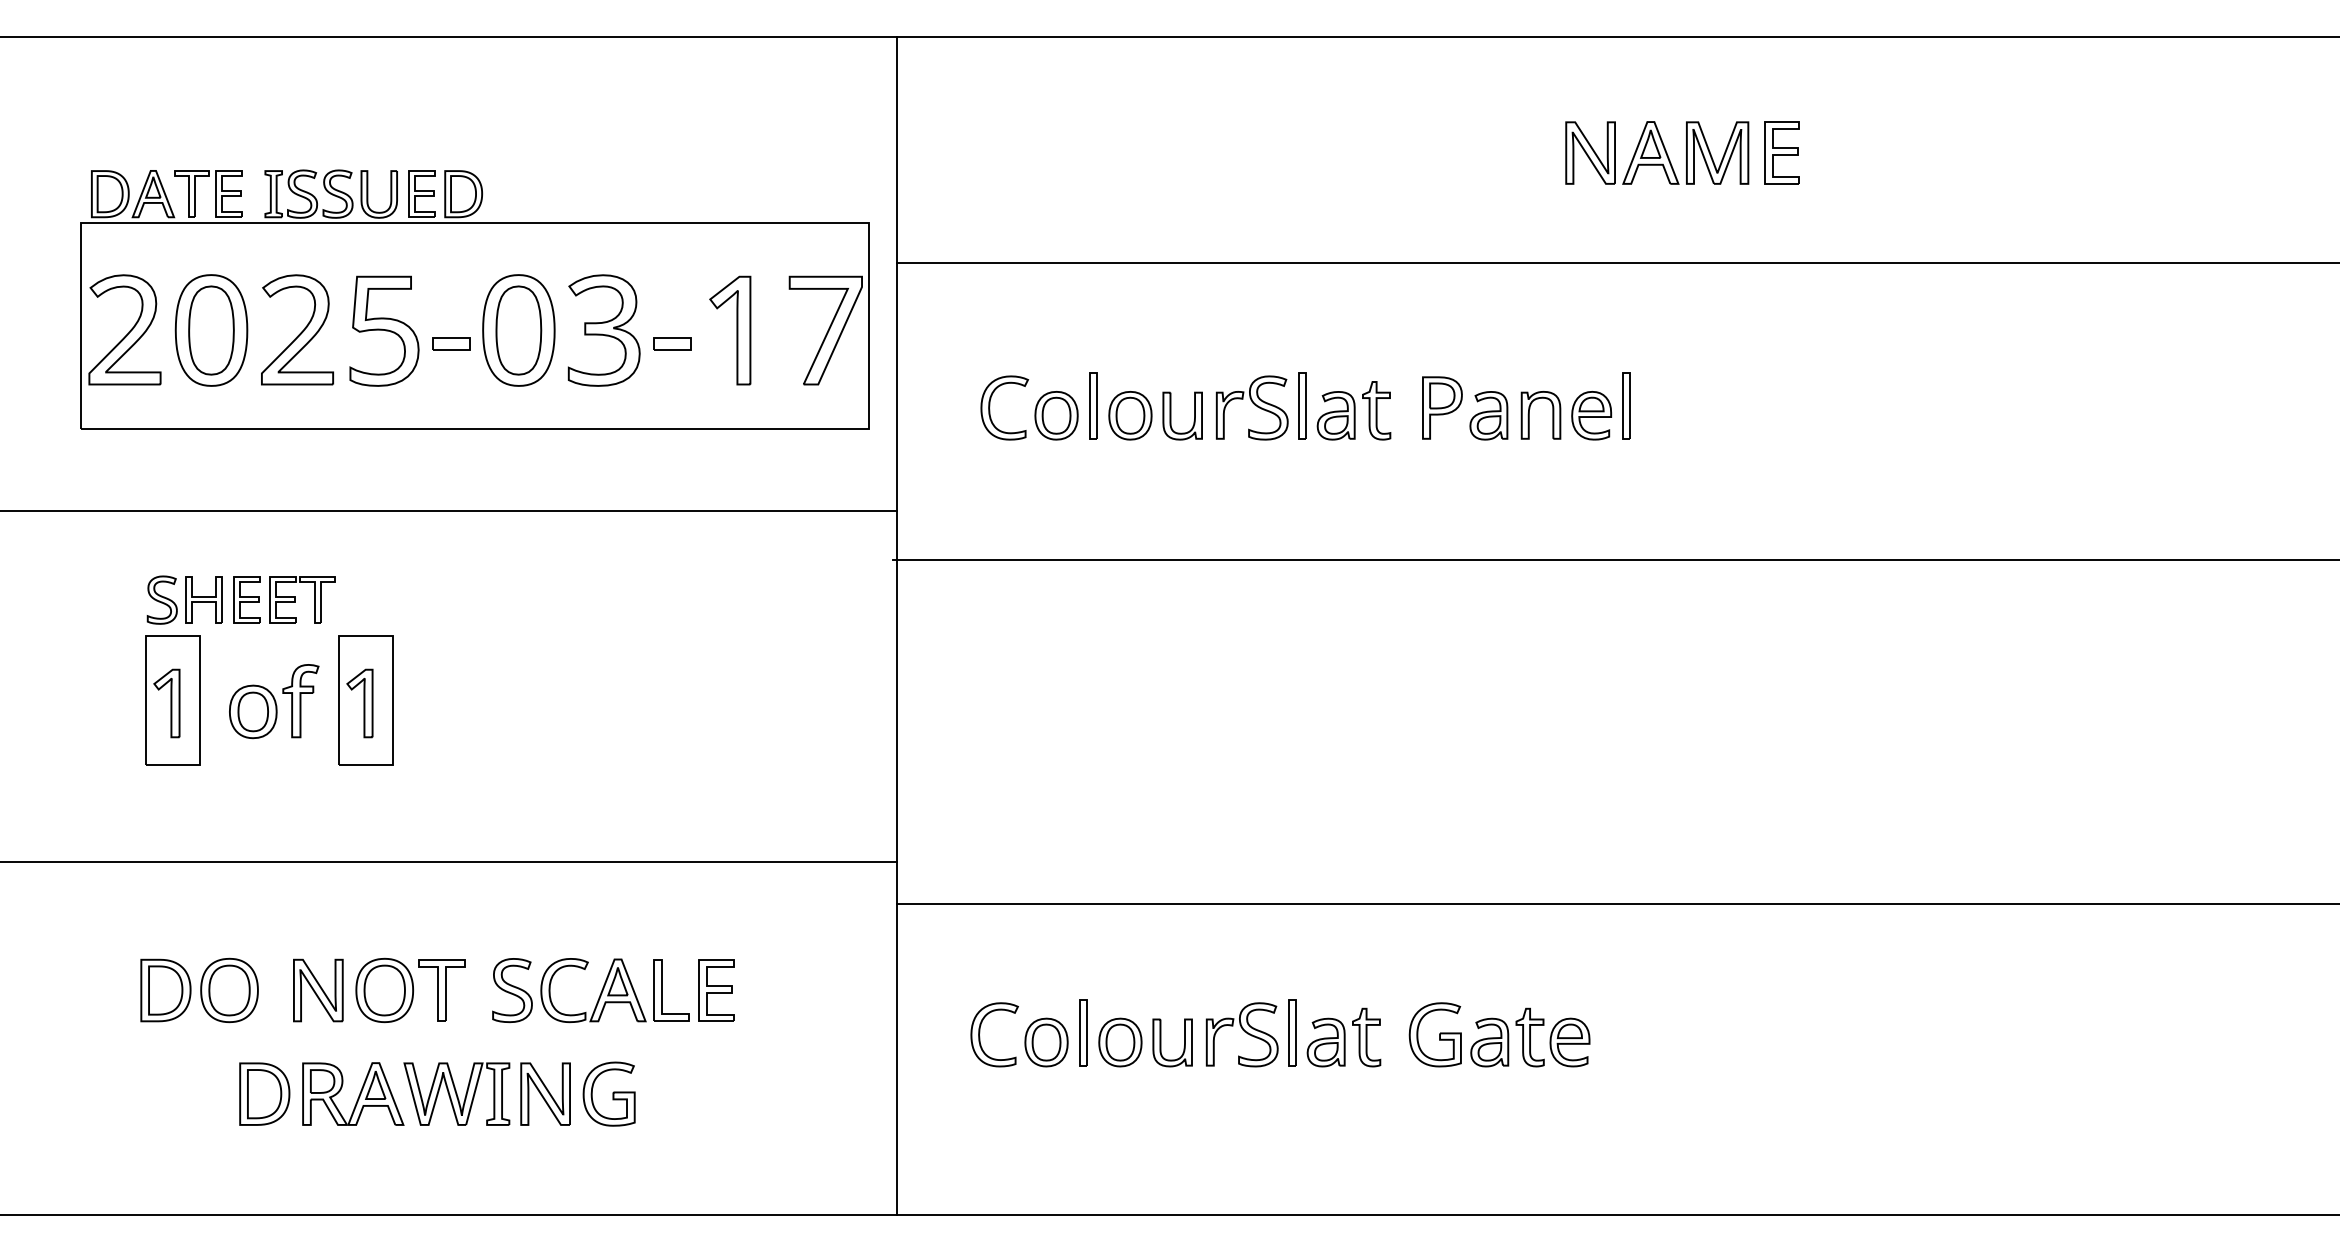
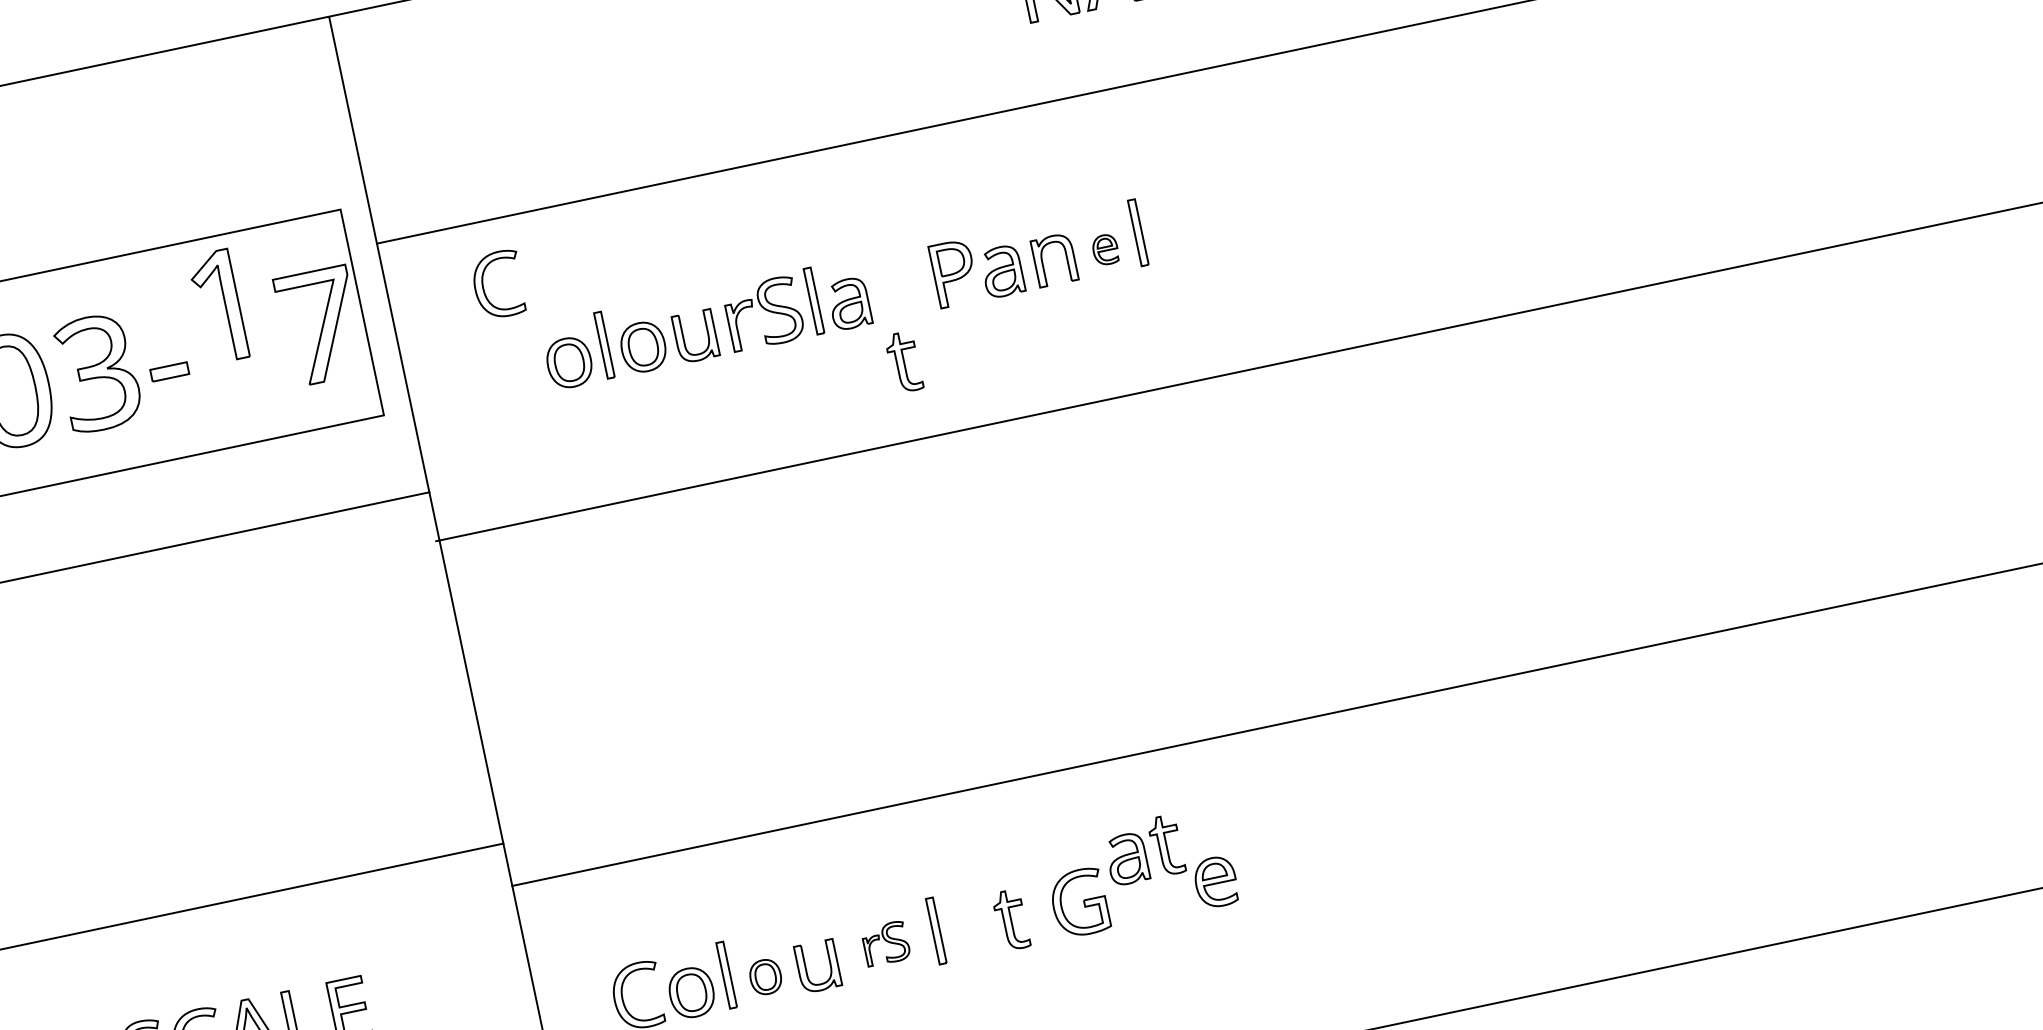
part: (730, 330) -> (218, 306), moved
part: (990, 406) -> (484, 286), moved
part: (1376, 410) -> (903, 362), moved
part: (1591, 415) -> (1105, 249), size x0.6
part: (1241, 1034) -> (885, 943), size x0.6
part: (1507, 1037) -> (1143, 850), moved
part: (1120, 1042) -> (765, 977), size x0.7
part: (1325, 1042) -> (971, 933), removed

